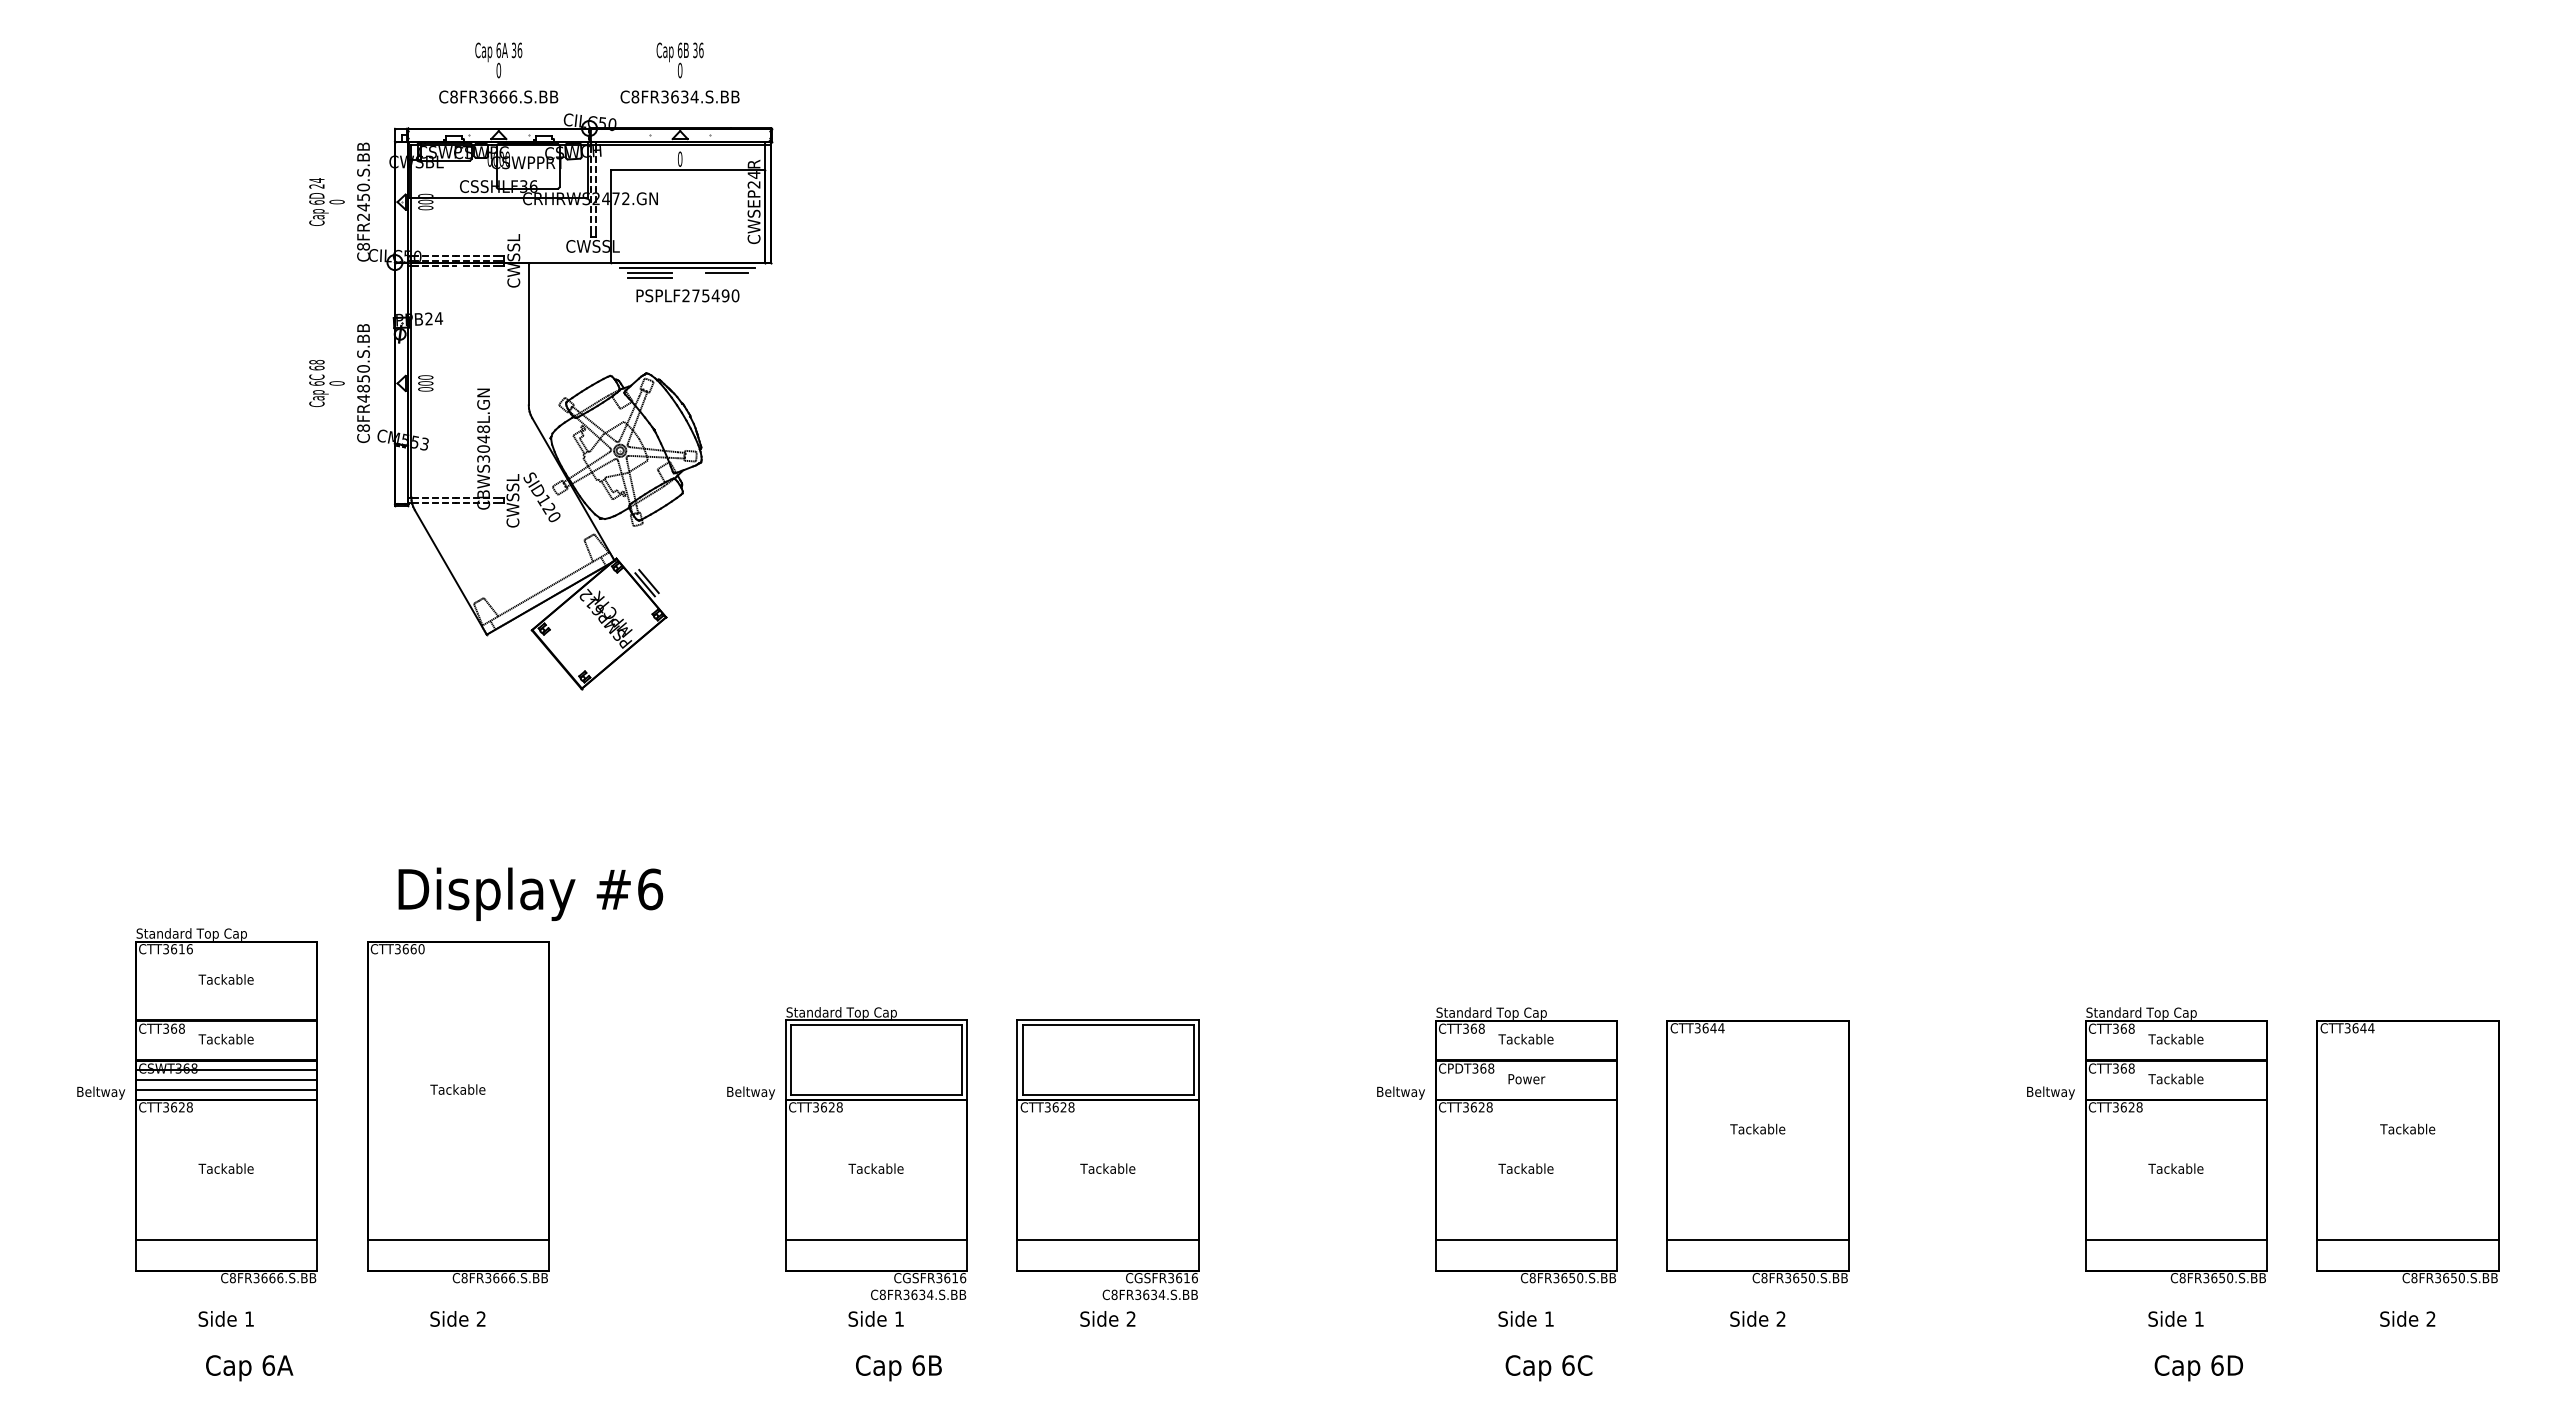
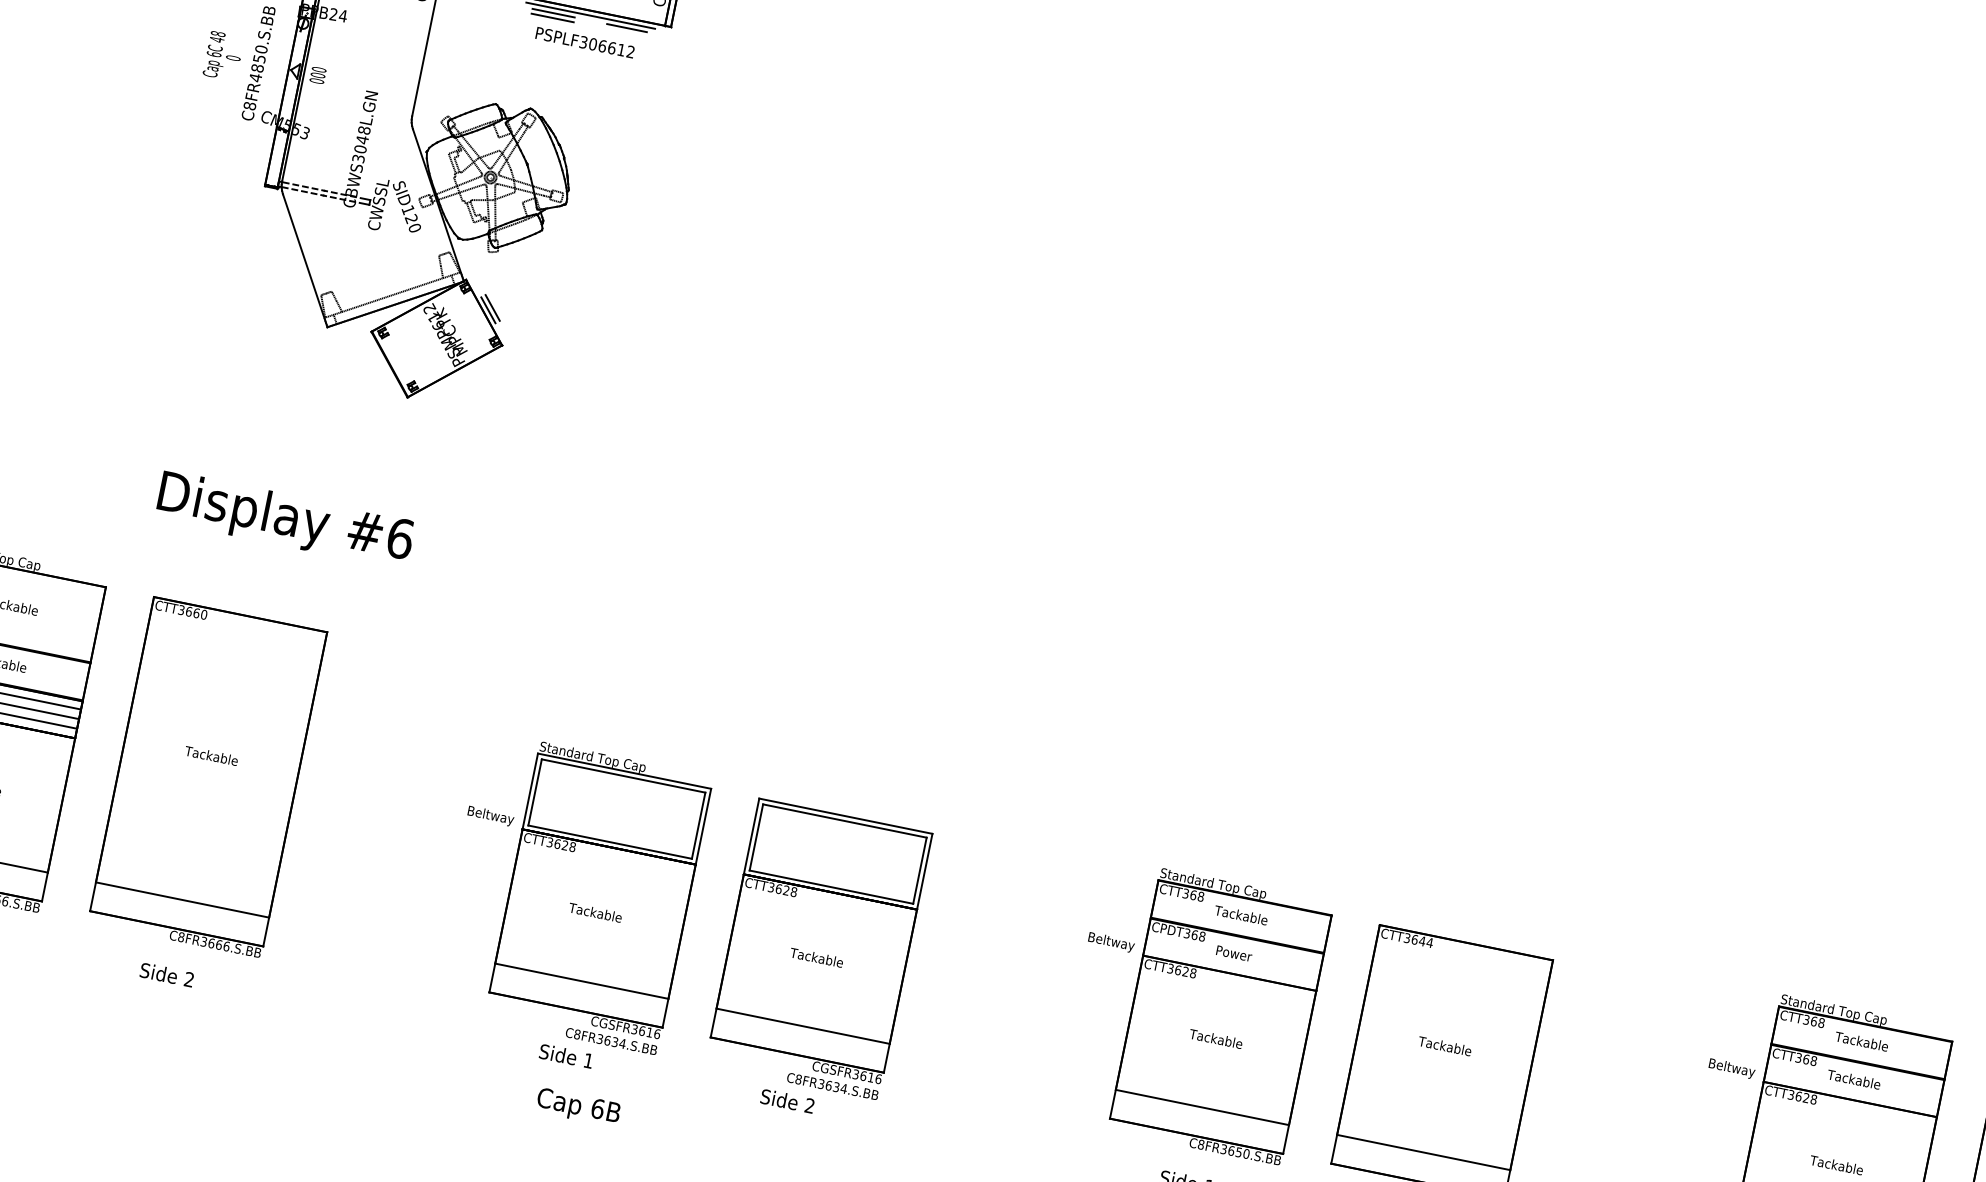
text: (710, 295) -> (606, 46), PSPLF275490 -> PSPLF306612
text: (316, 367) -> (216, 39), 68 -> 48
text: (530, 893) -> (285, 519), moved

